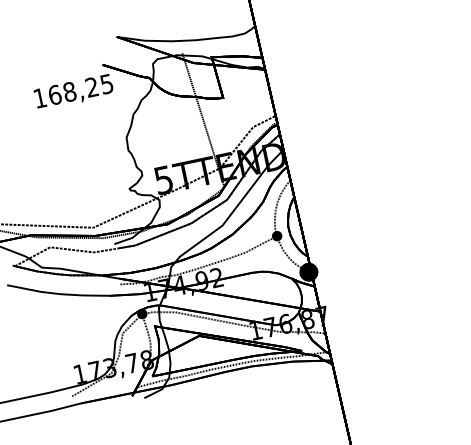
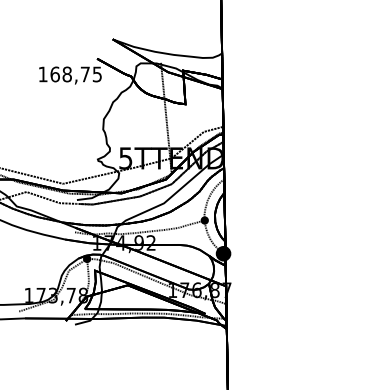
text: (91, 87) -> (84, 74), 168,25 -> 168,75

